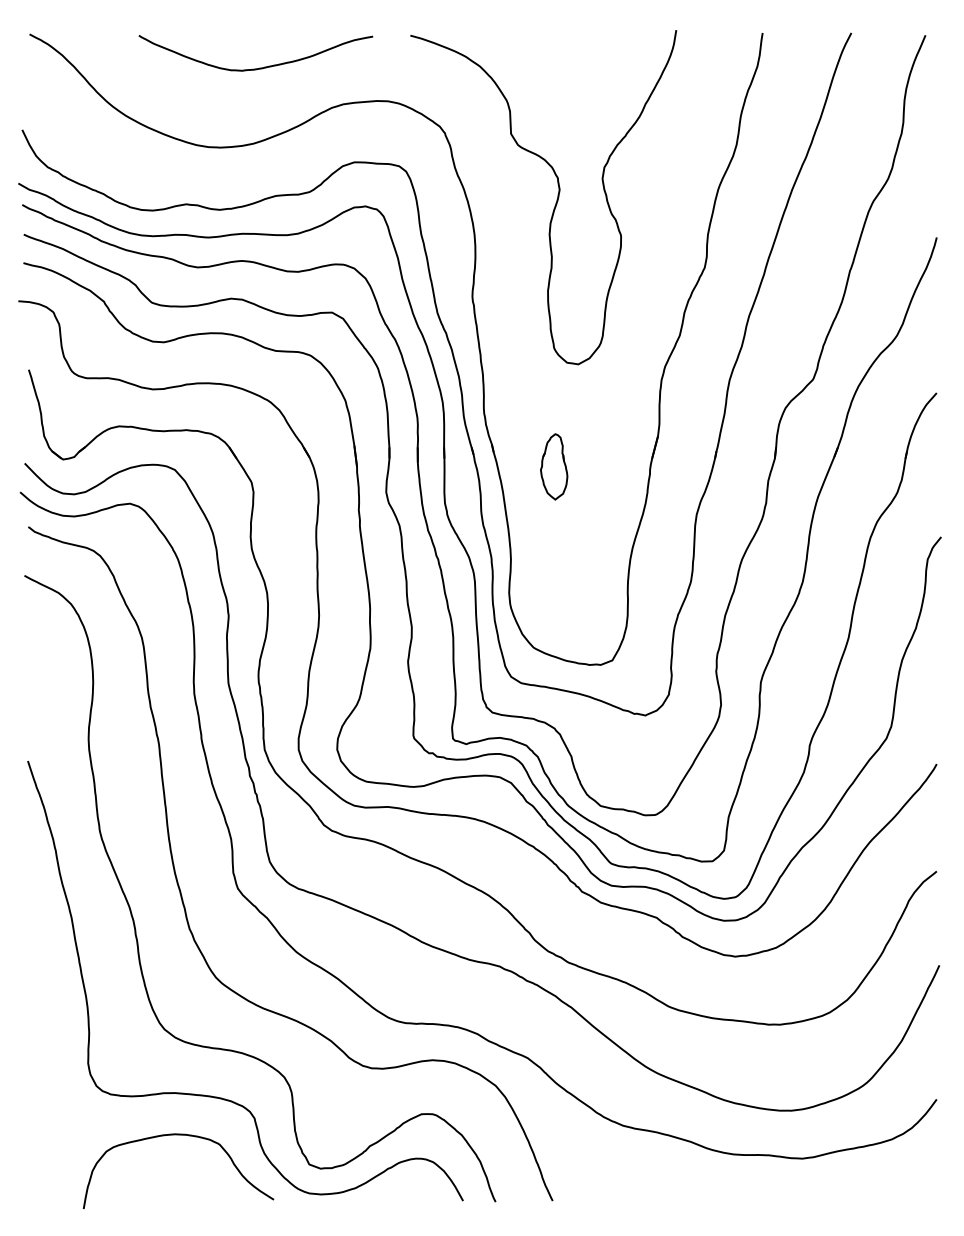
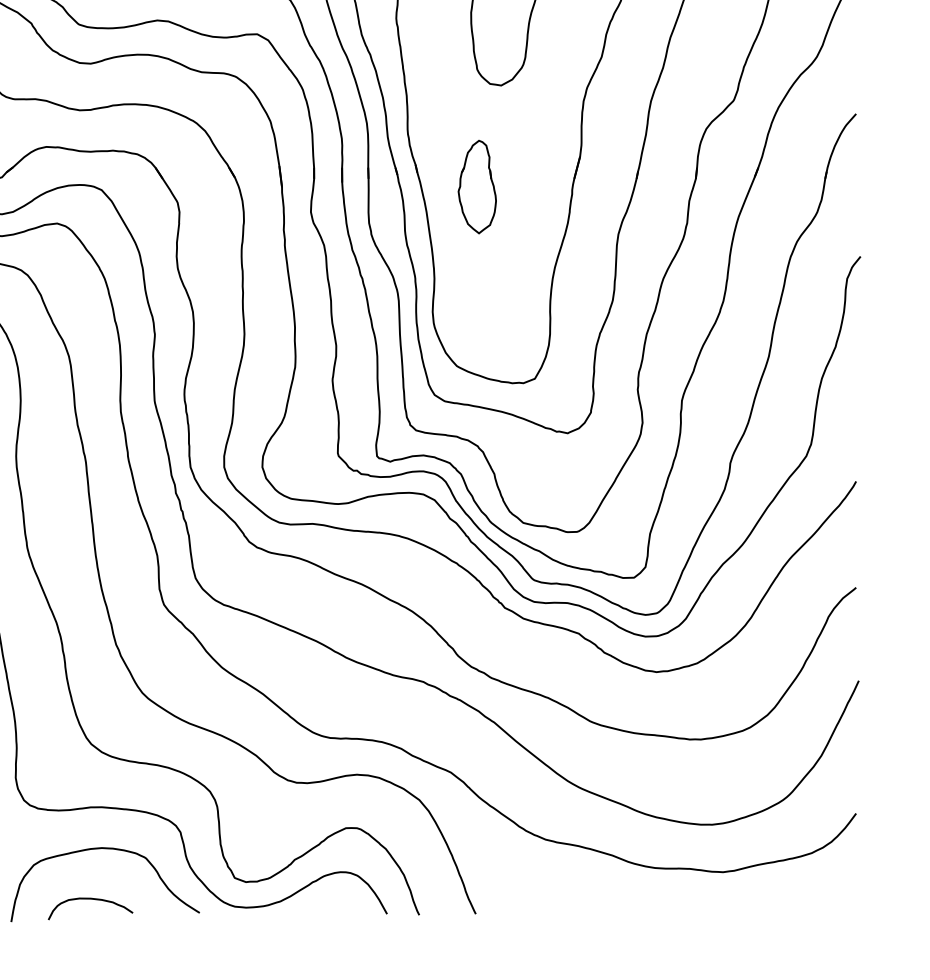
part: (553, 466) -> (476, 186), size x1.43
curve: (163, 1186) -> (90, 899), added

